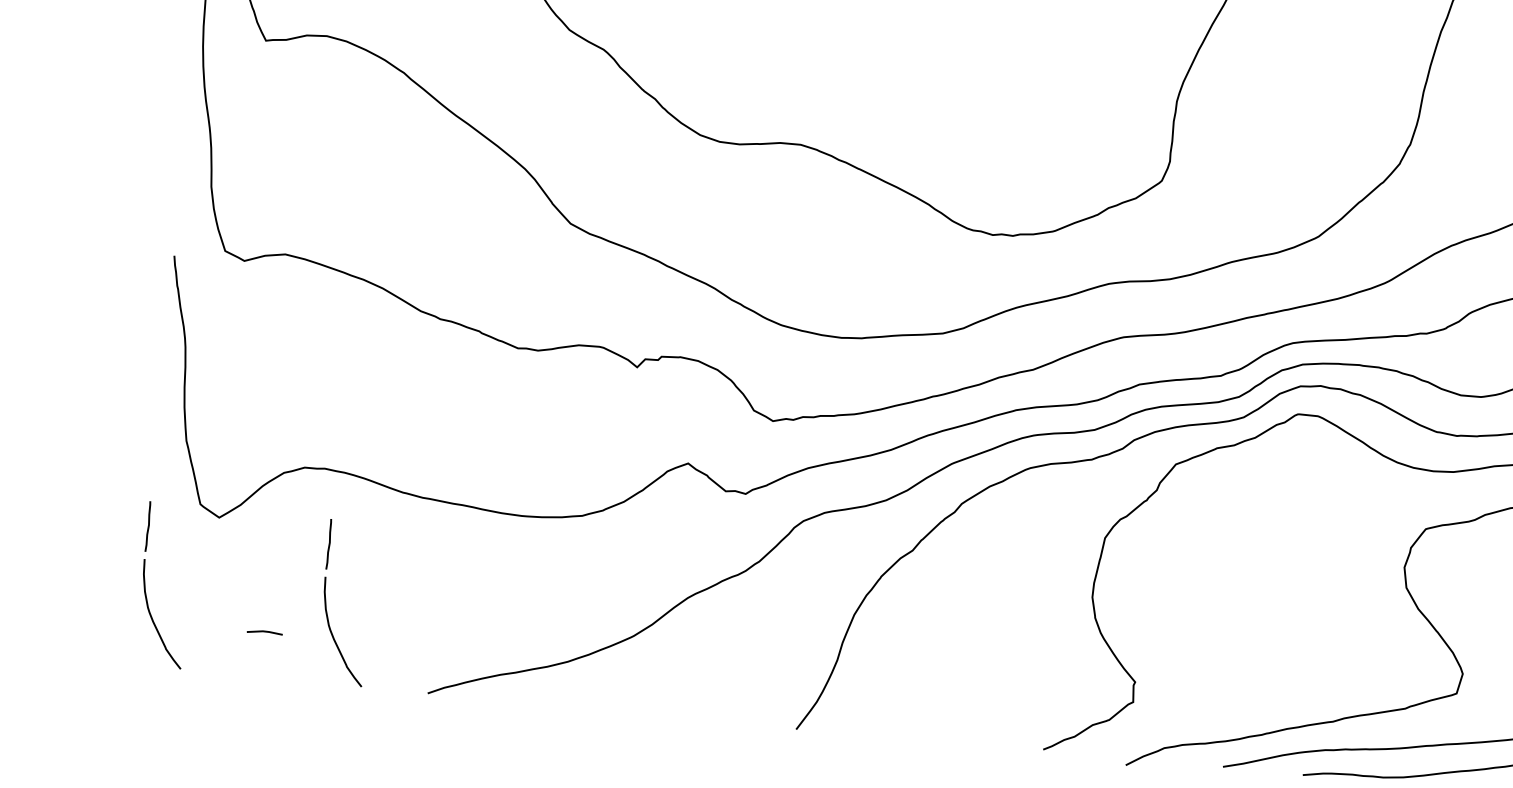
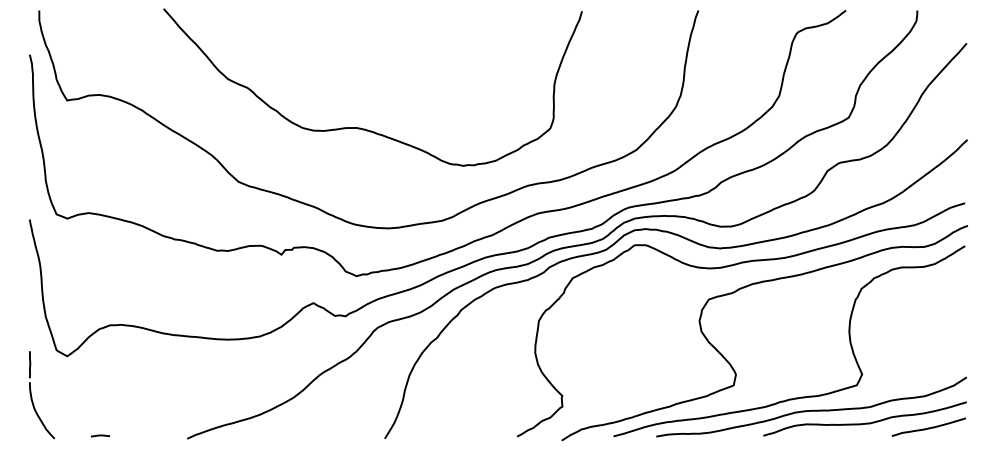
part: (327, 603) -> (129, 396), removed
line: (264, 631) -> (100, 435), moved

